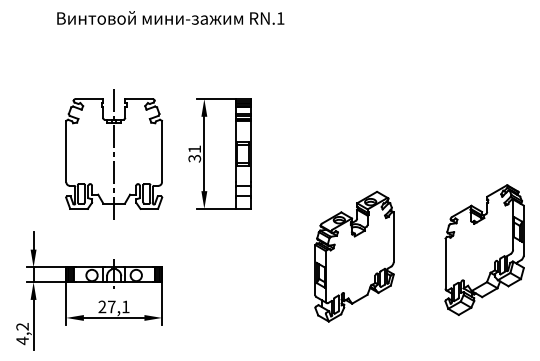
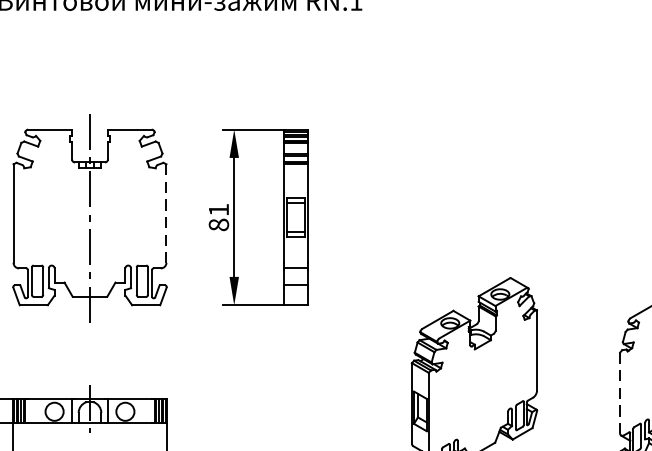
line: (161, 151) -> (165, 213), solid -> dashed
text: (194, 158) -> (218, 224), 31 -> 81
line: (445, 264) -> (619, 394), solid -> dashed

